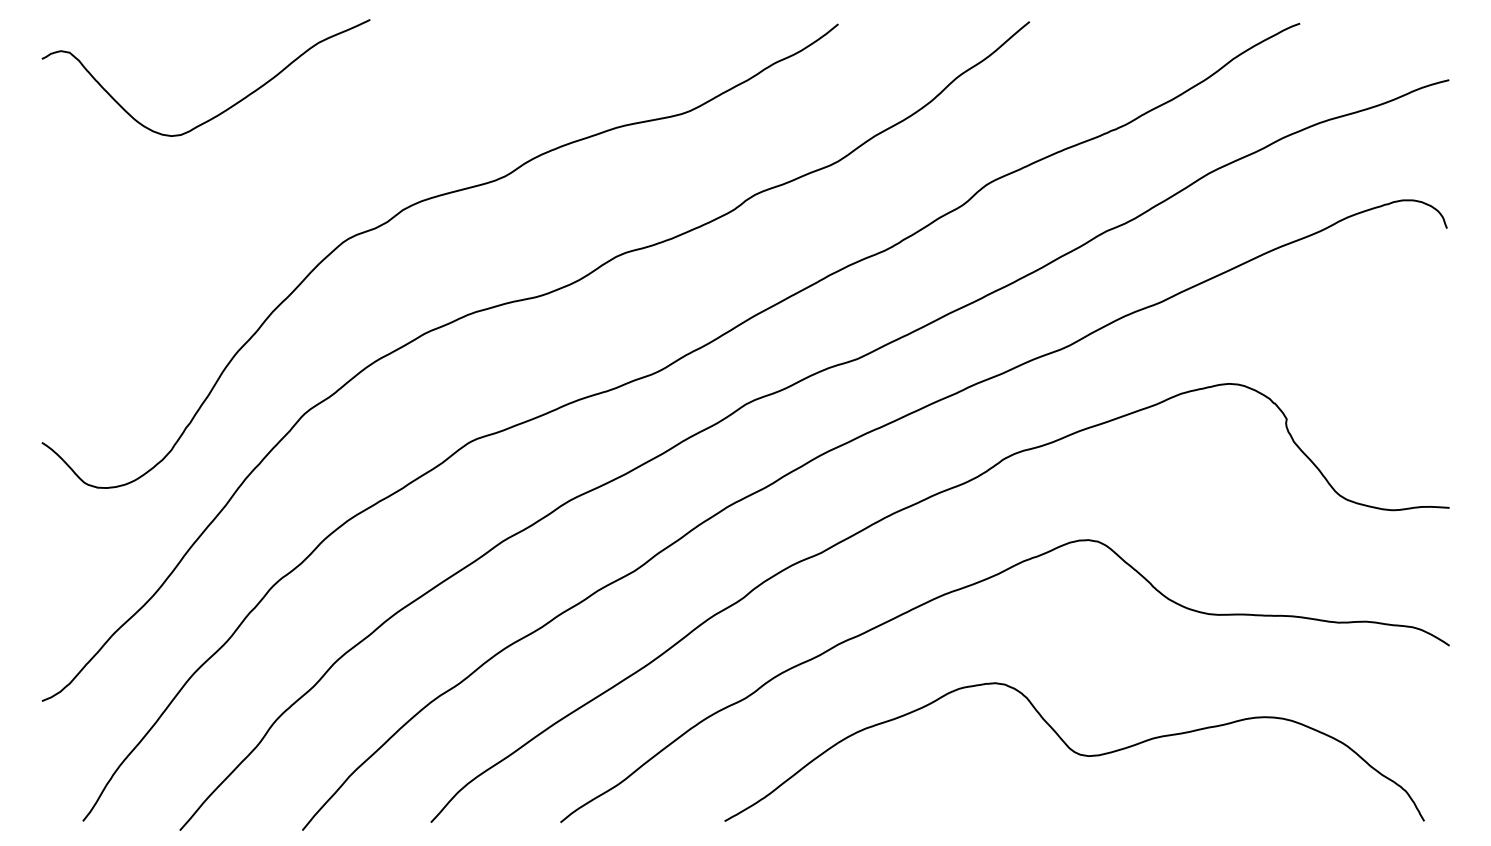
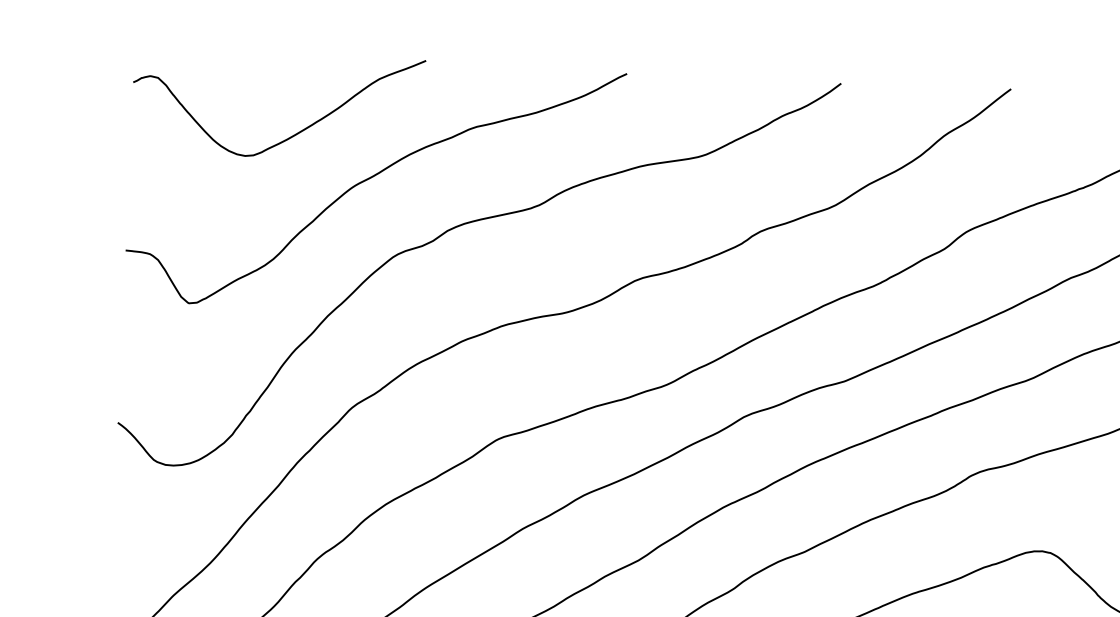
curve: (315, 154) -> (372, 178), added

